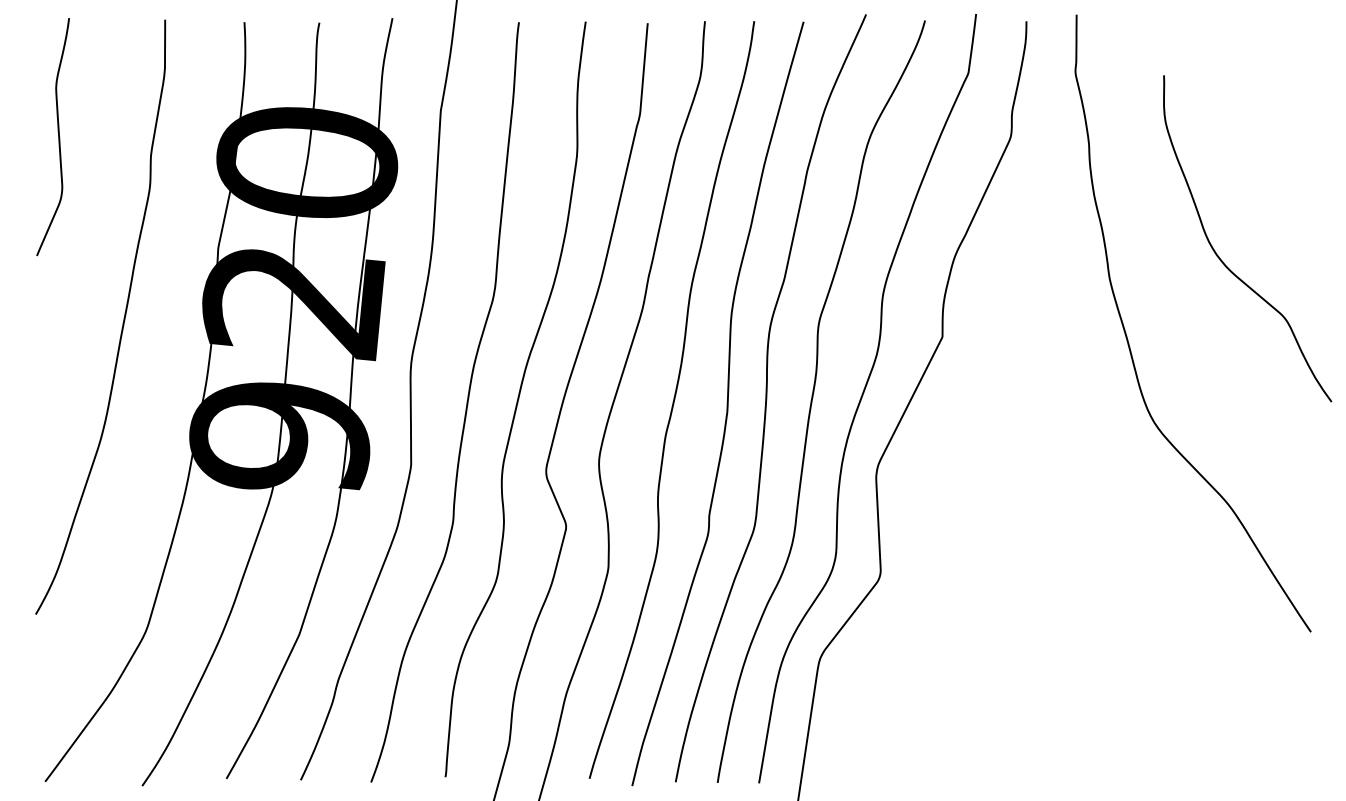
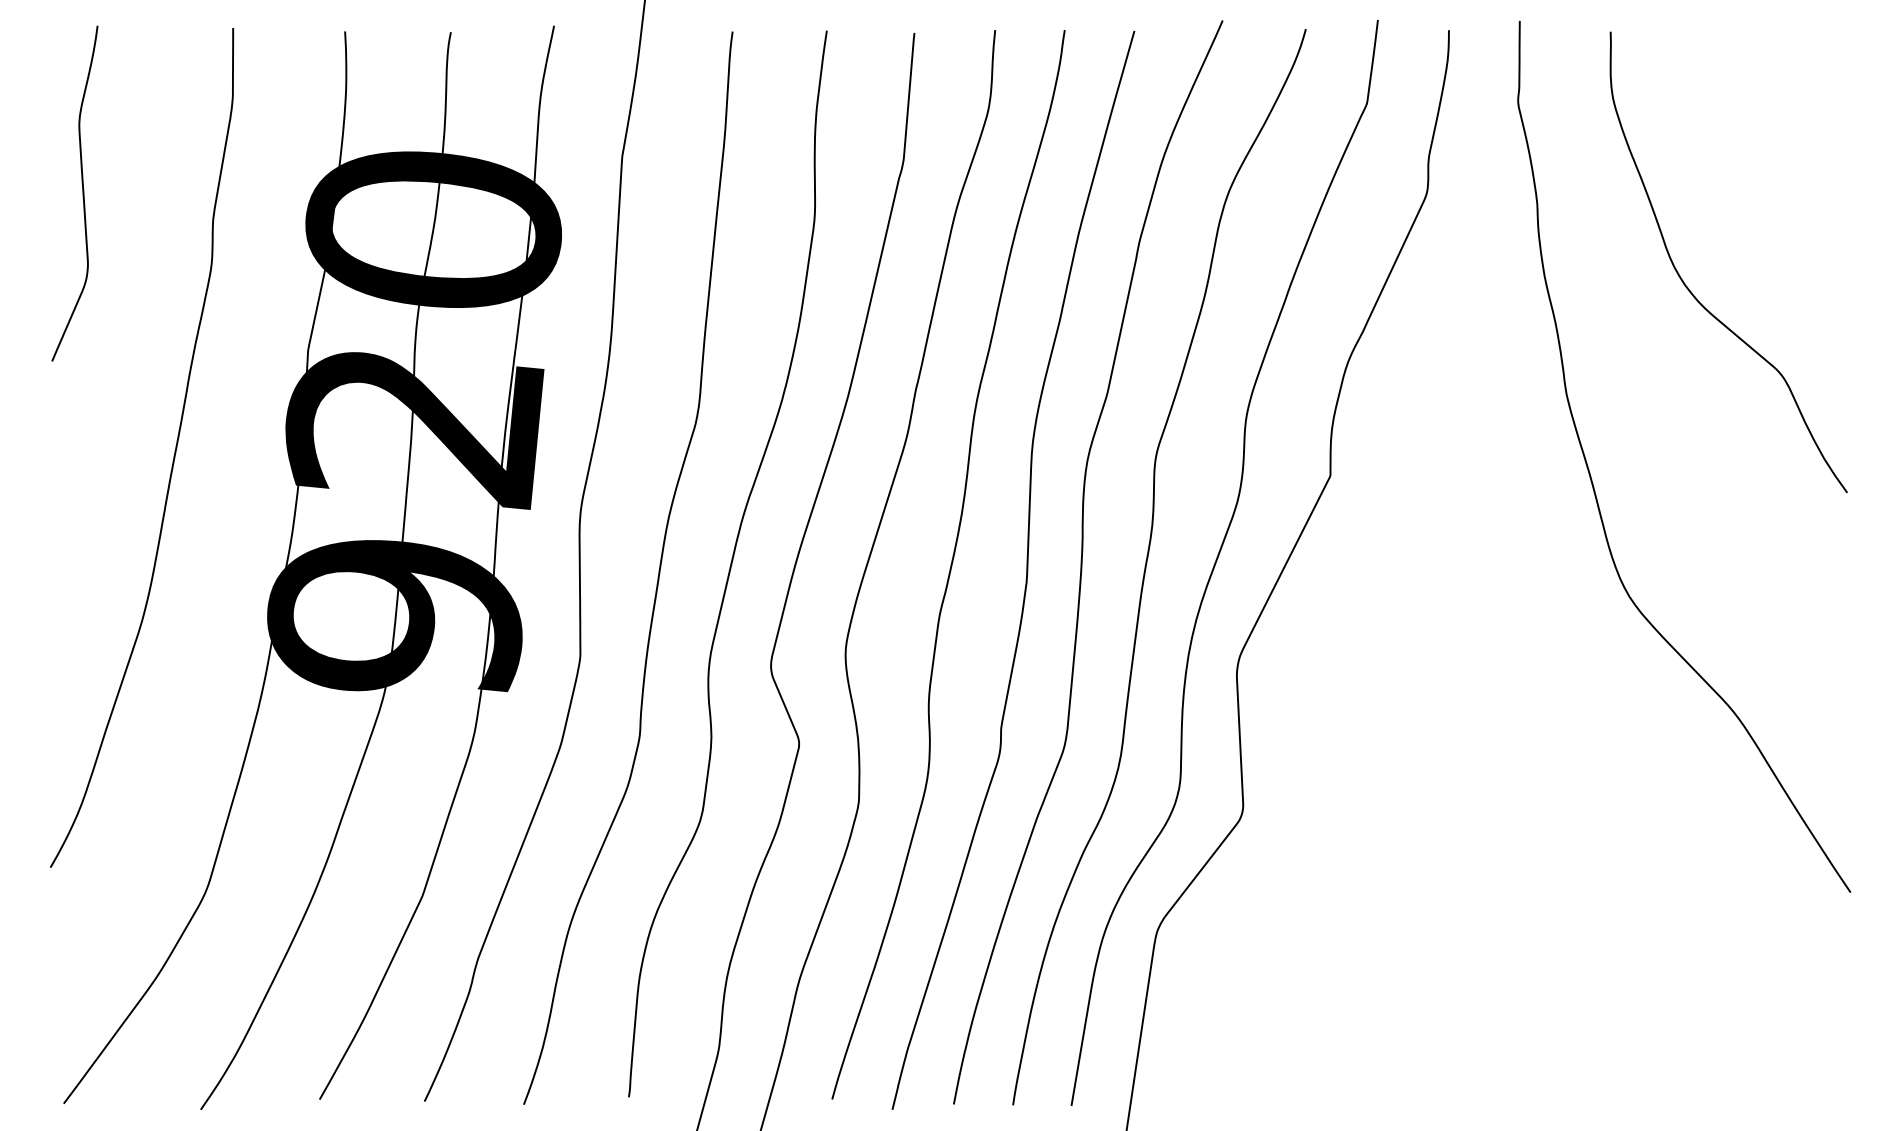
curve: (1223, 261) -> (1694, 294), moved

